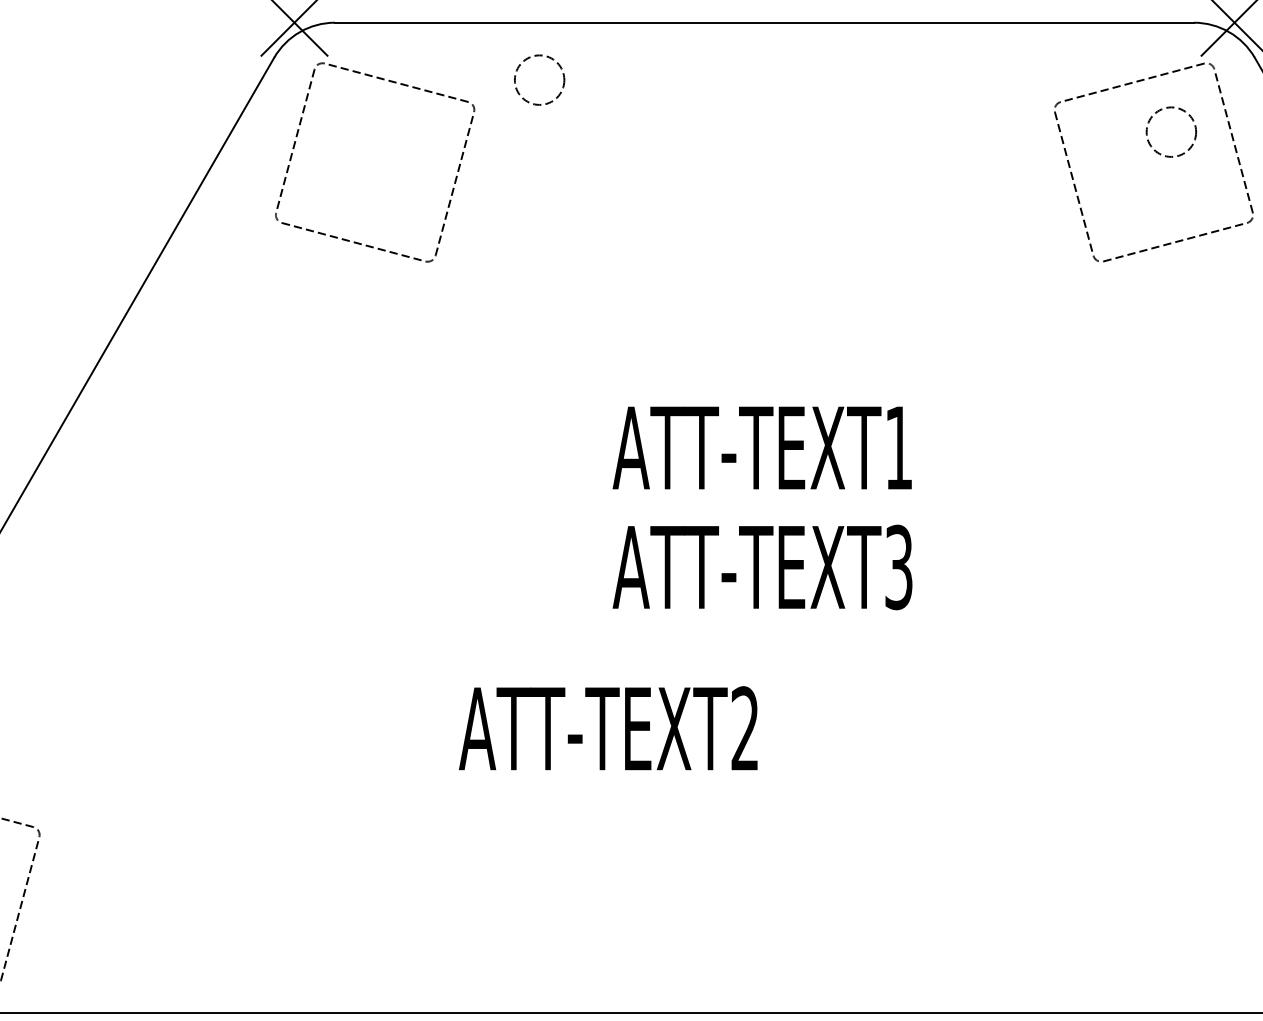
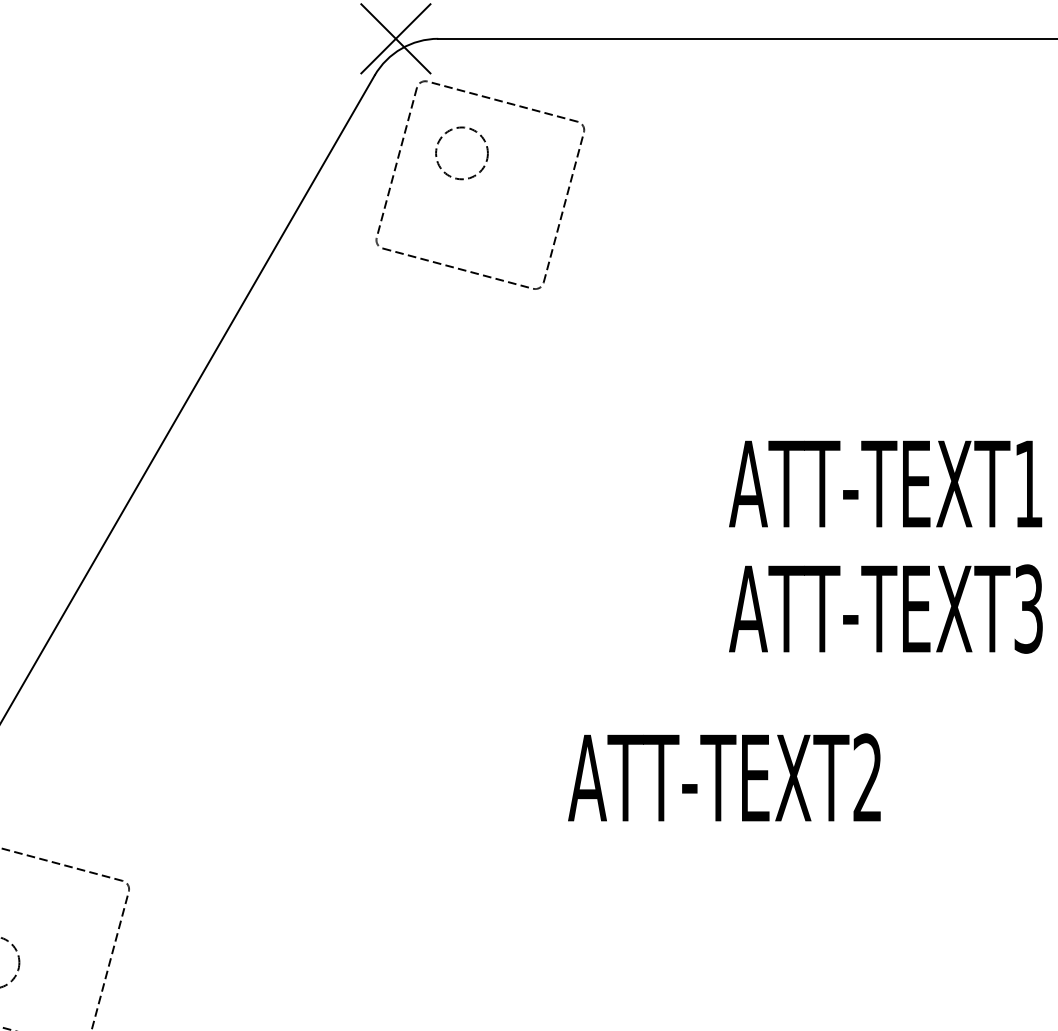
circle: (539, 79) -> (461, 152), moved

